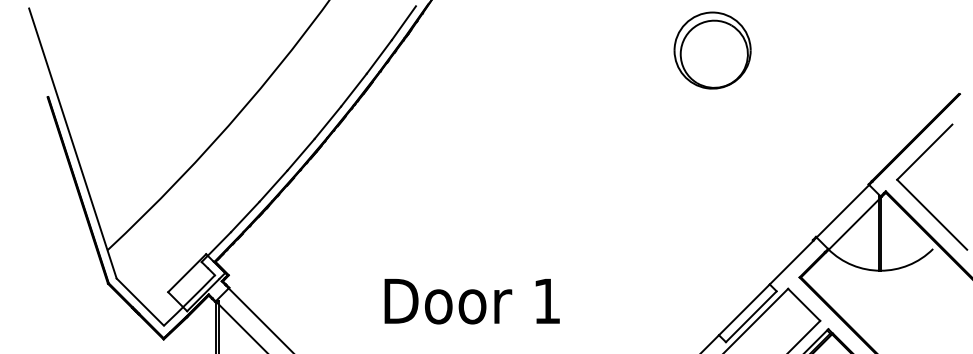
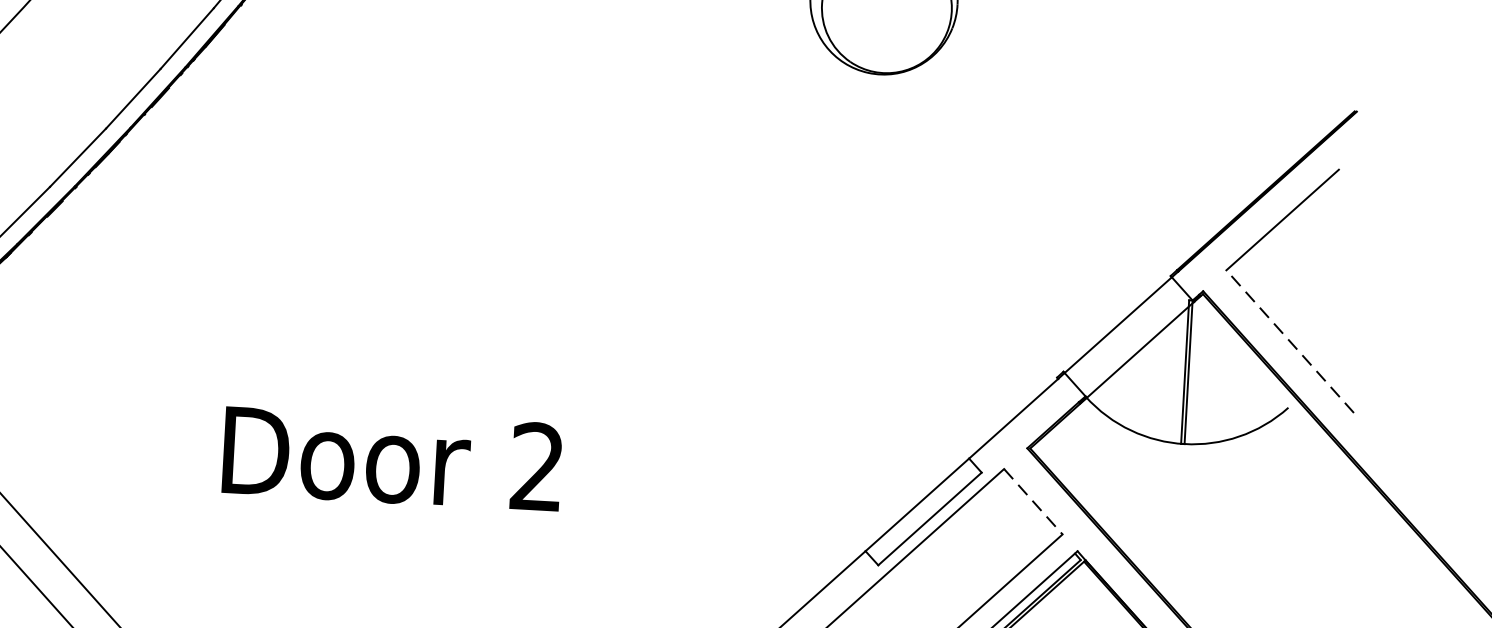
line: (931, 214) -> (1288, 341), solid -> dashed
text: (546, 300) -> (536, 465), 1 -> 2
line: (804, 304) -> (1033, 501), solid -> dashed

